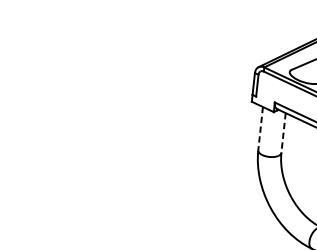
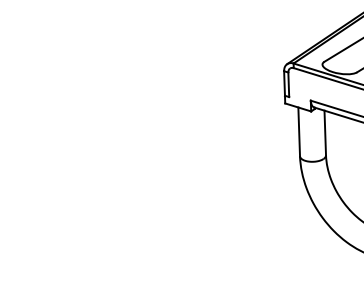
line: (260, 129) -> (299, 132), dashed -> solid
line: (283, 133) -> (325, 133), dashed -> solid

